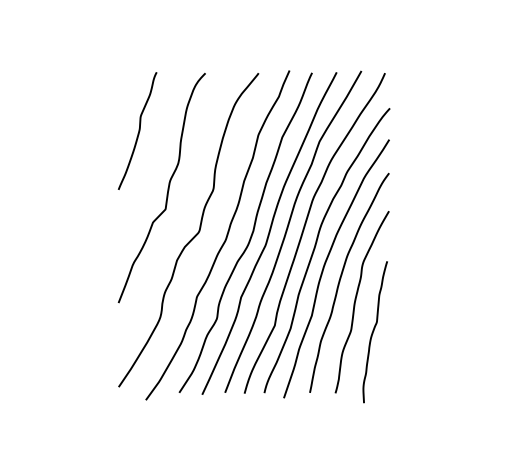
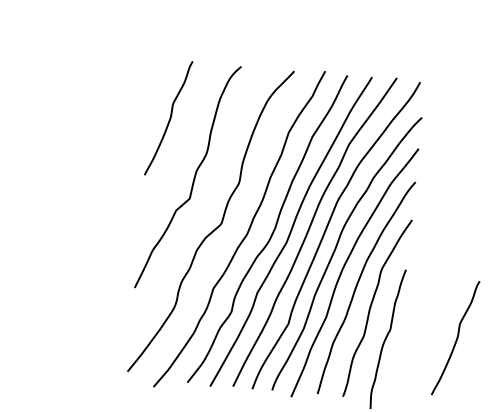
curve: (443, 324) -> (456, 337), added

